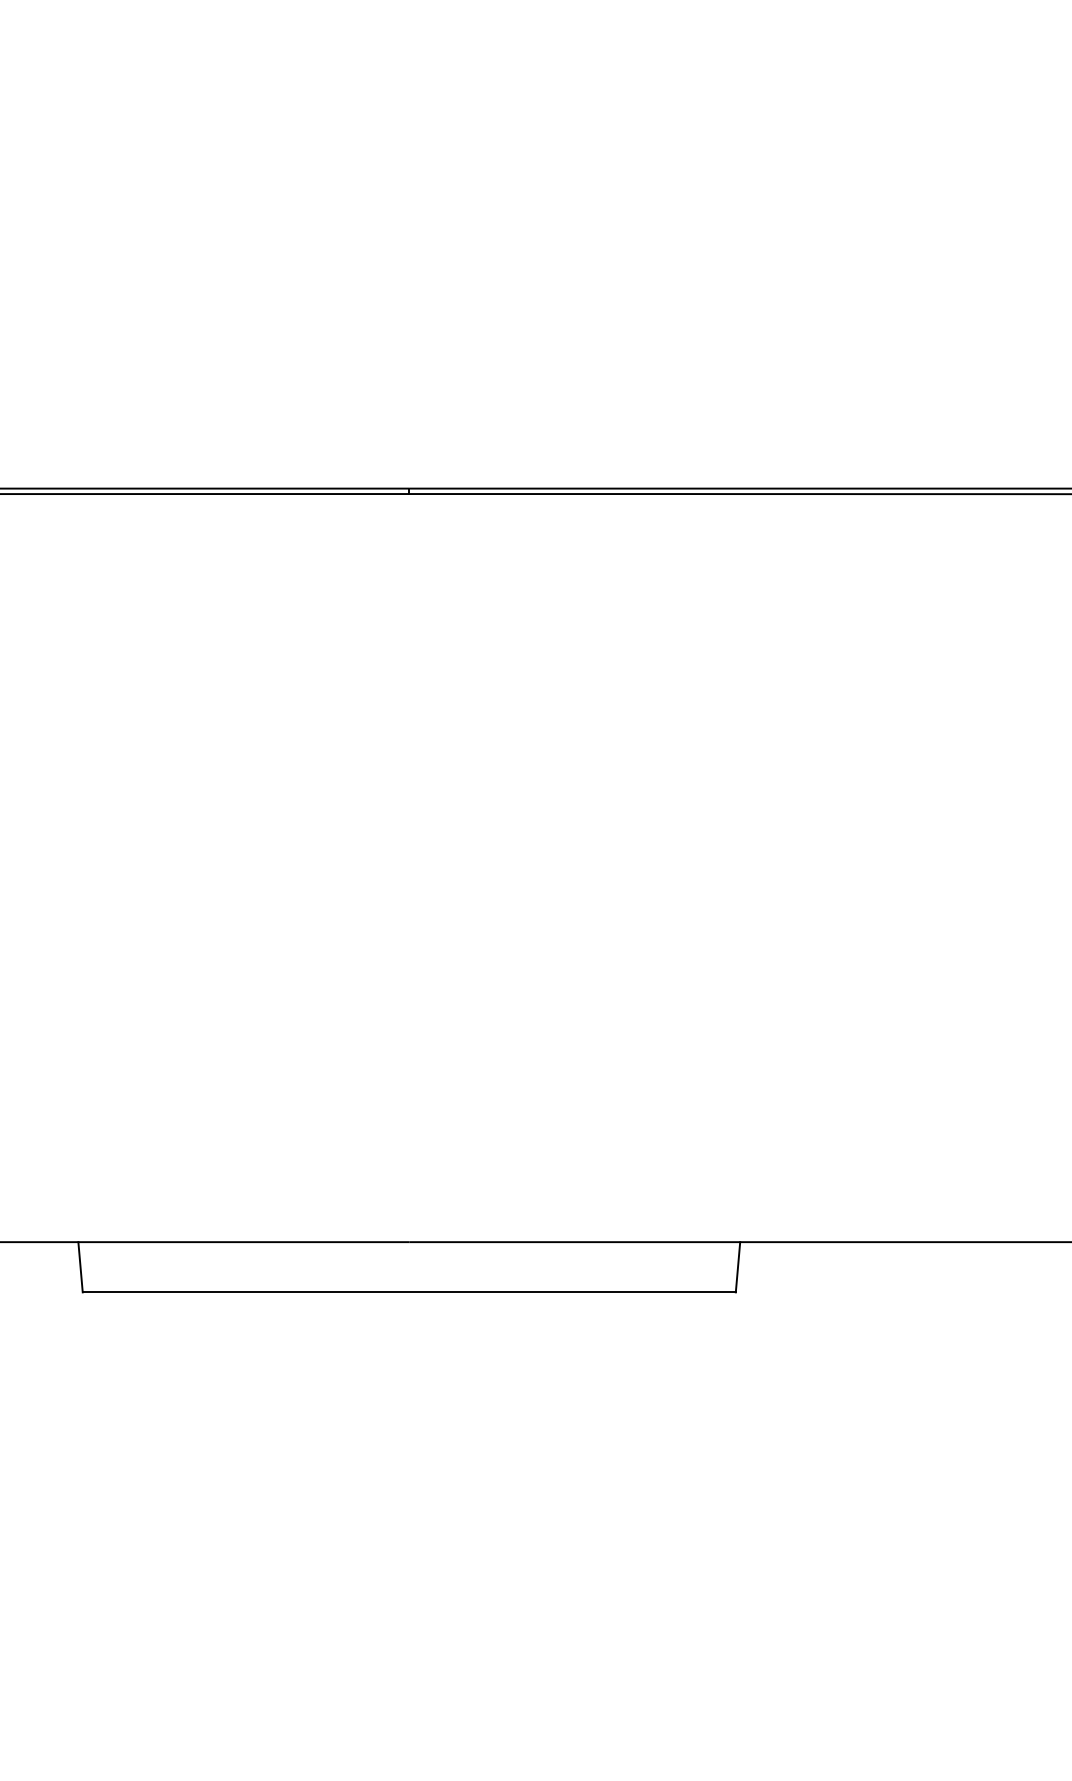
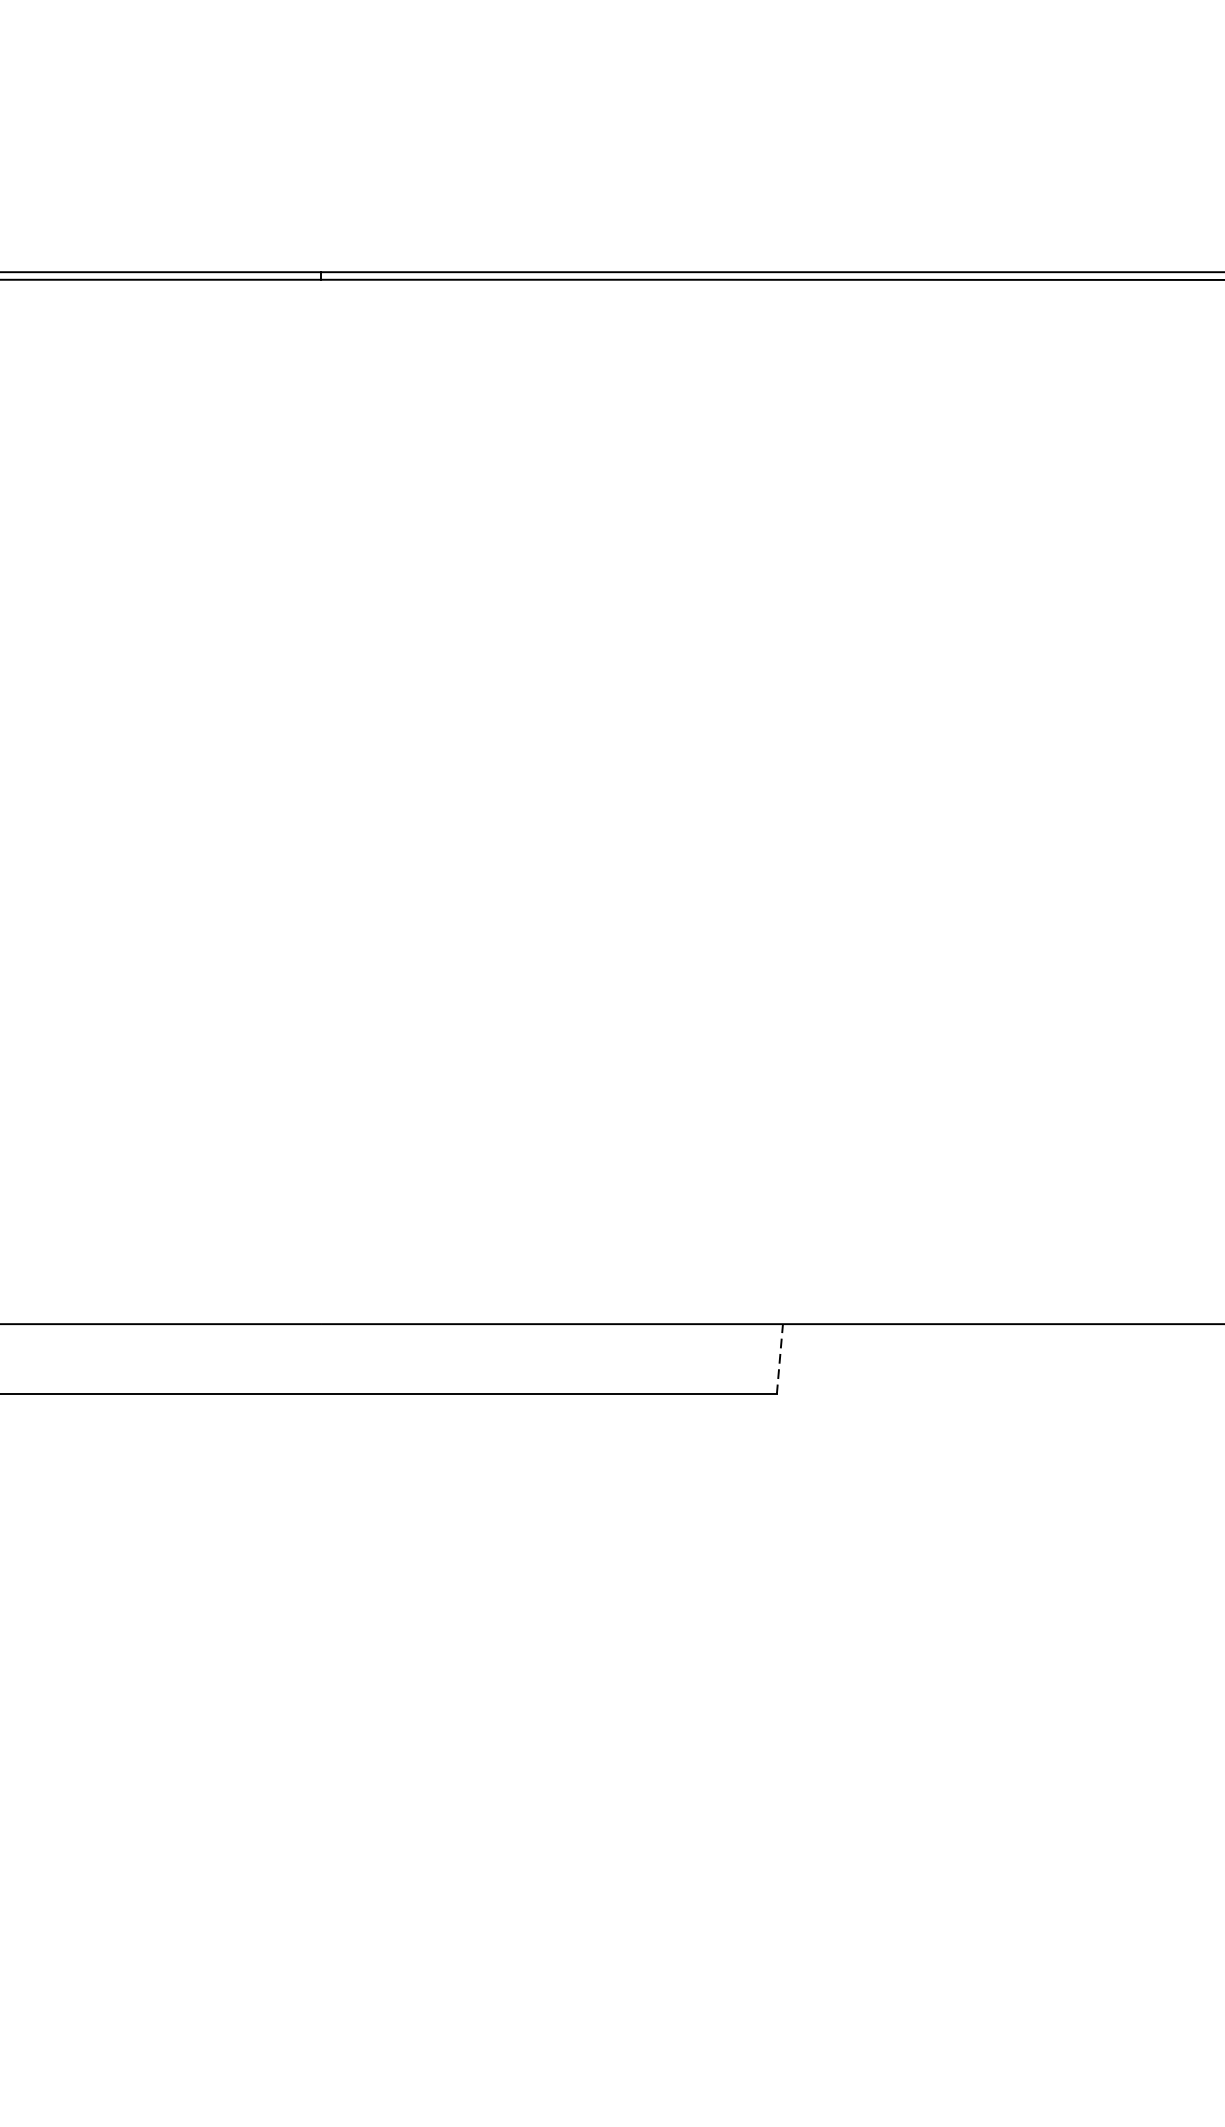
line: (738, 1266) -> (780, 1358), solid -> dashed

